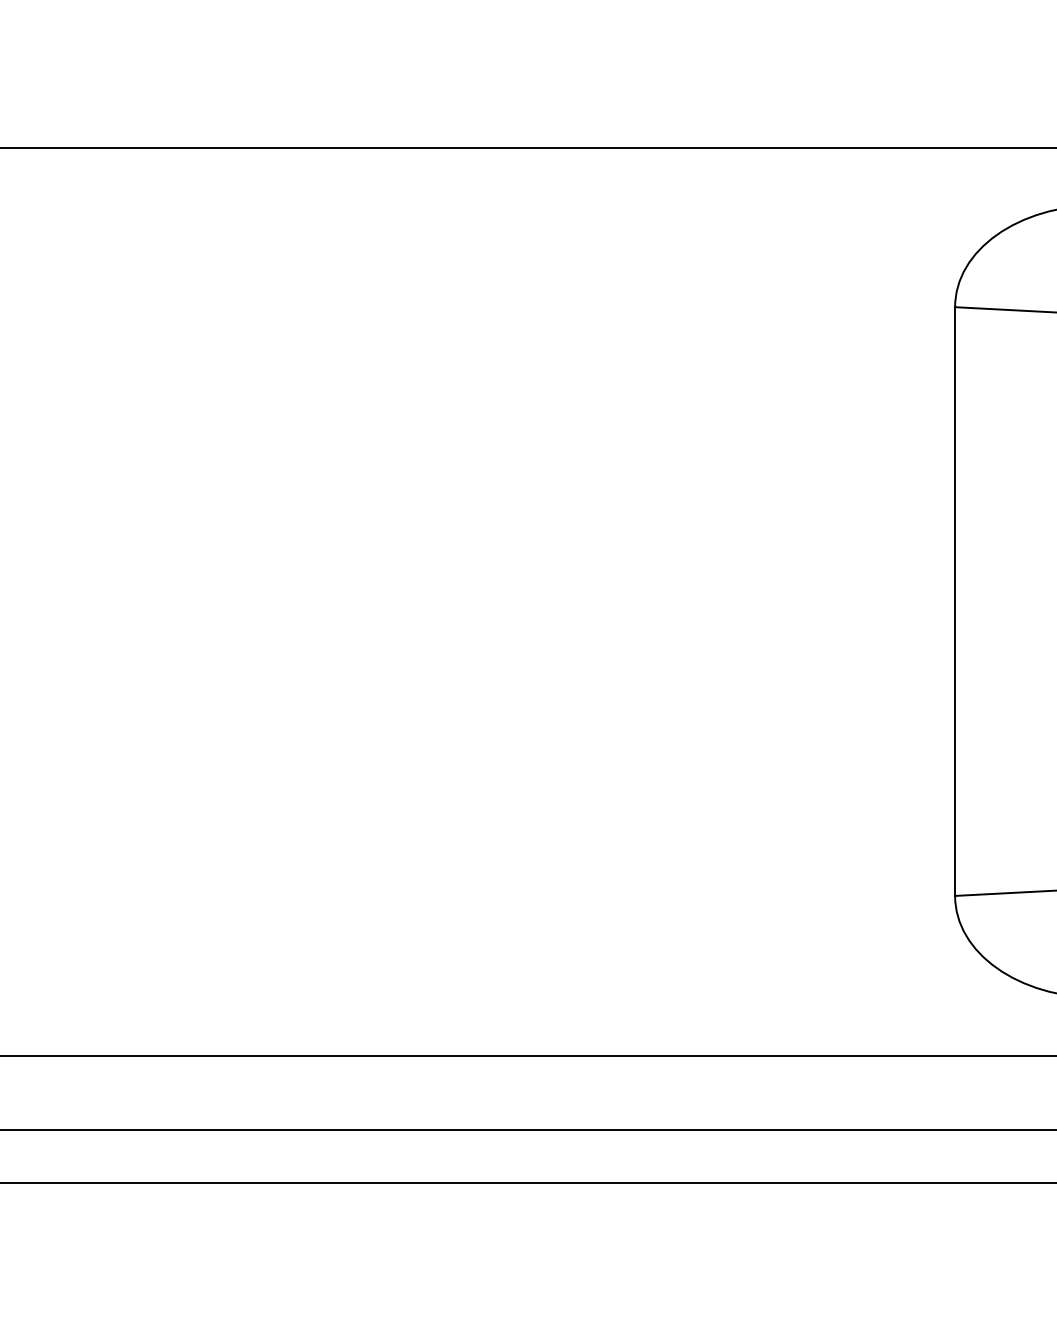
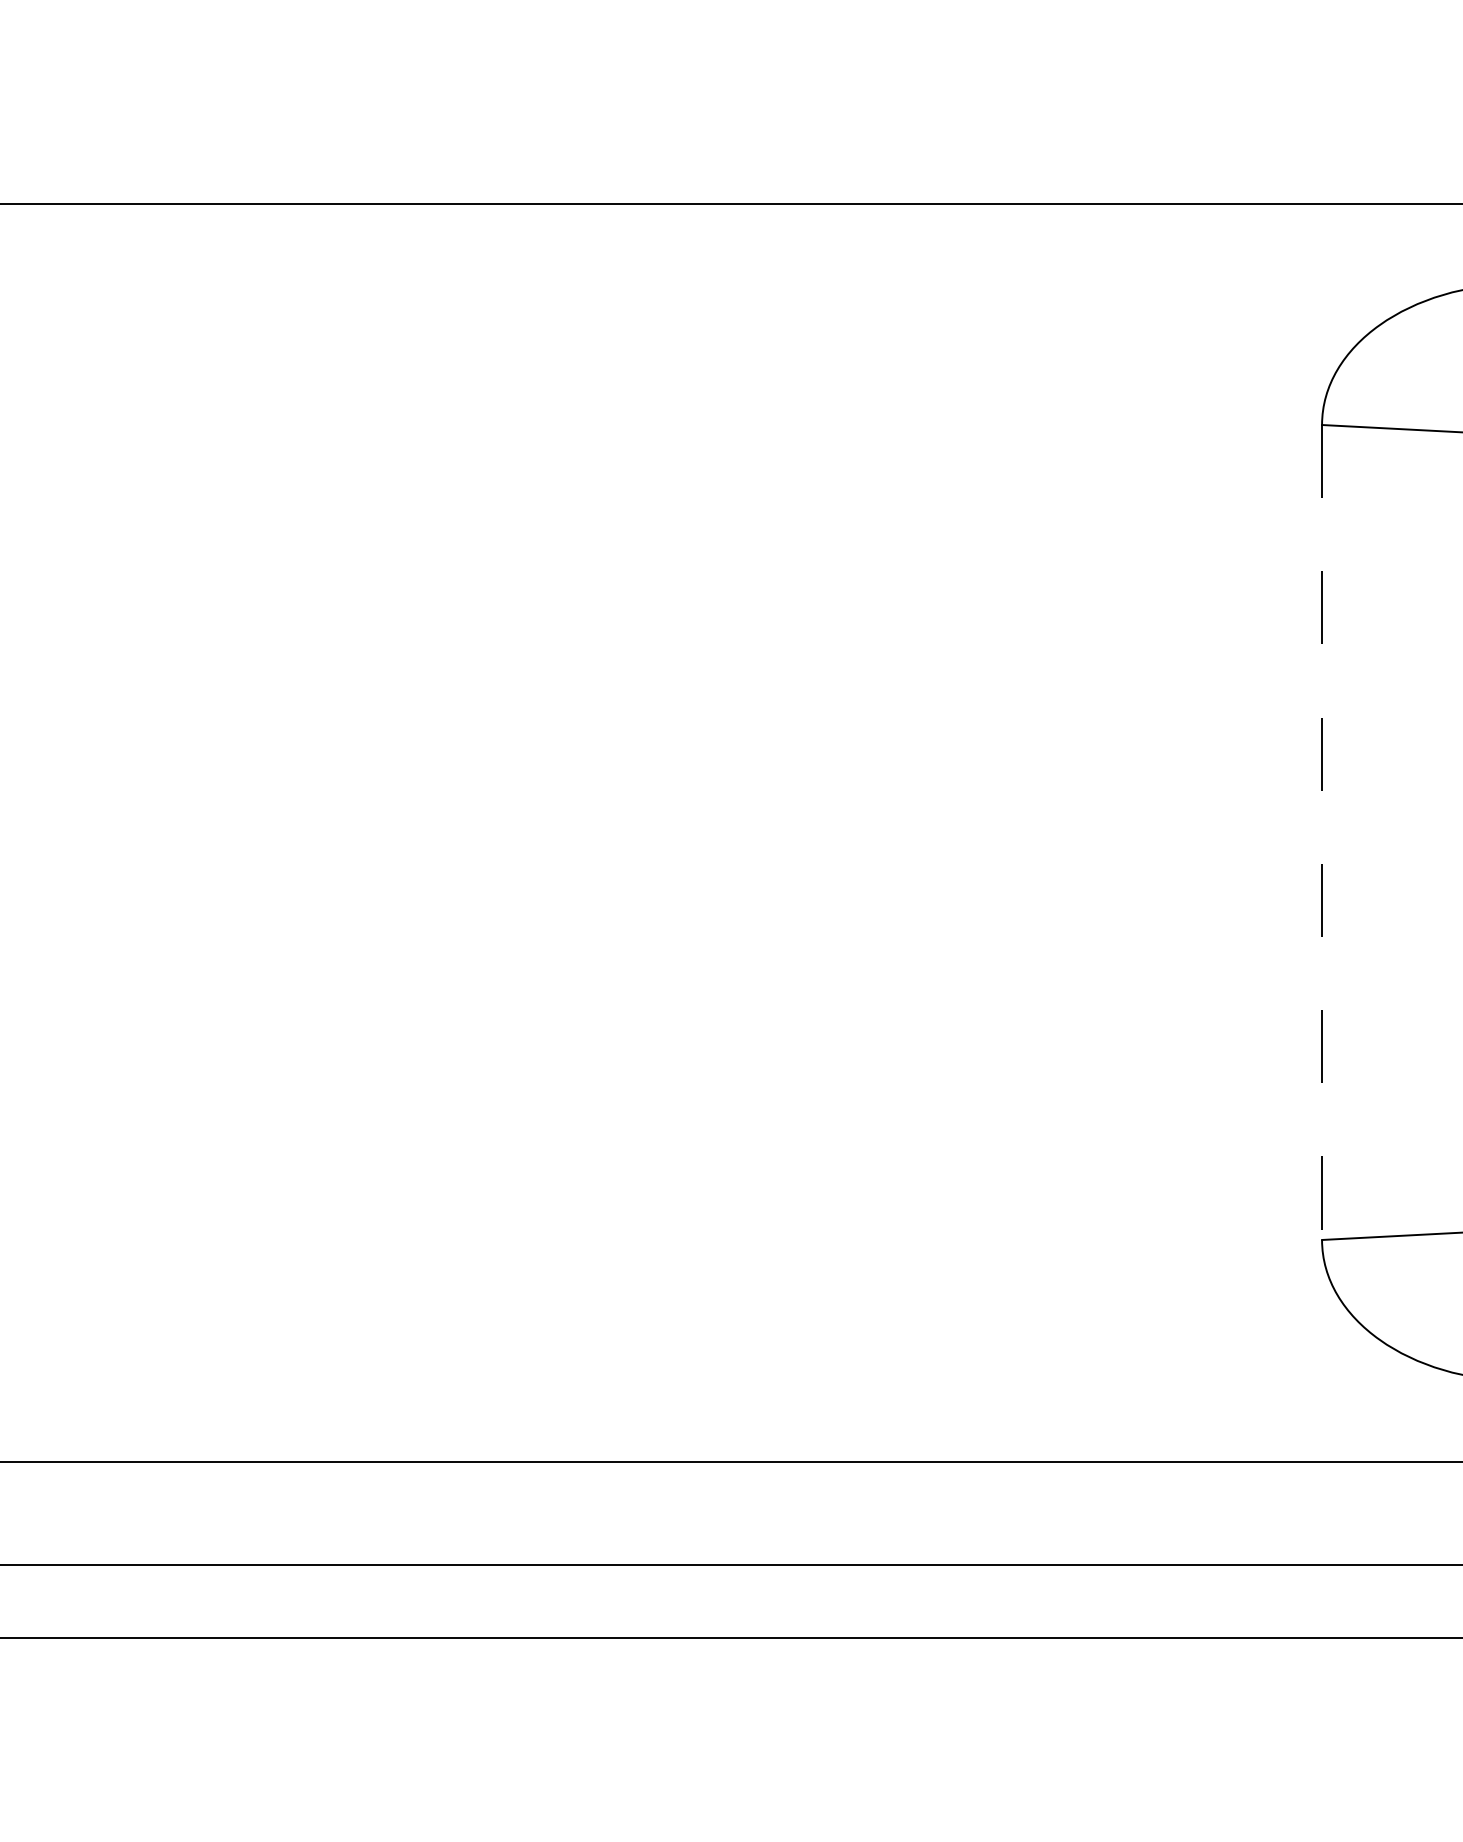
line: (955, 602) -> (1322, 833), solid -> dashed

